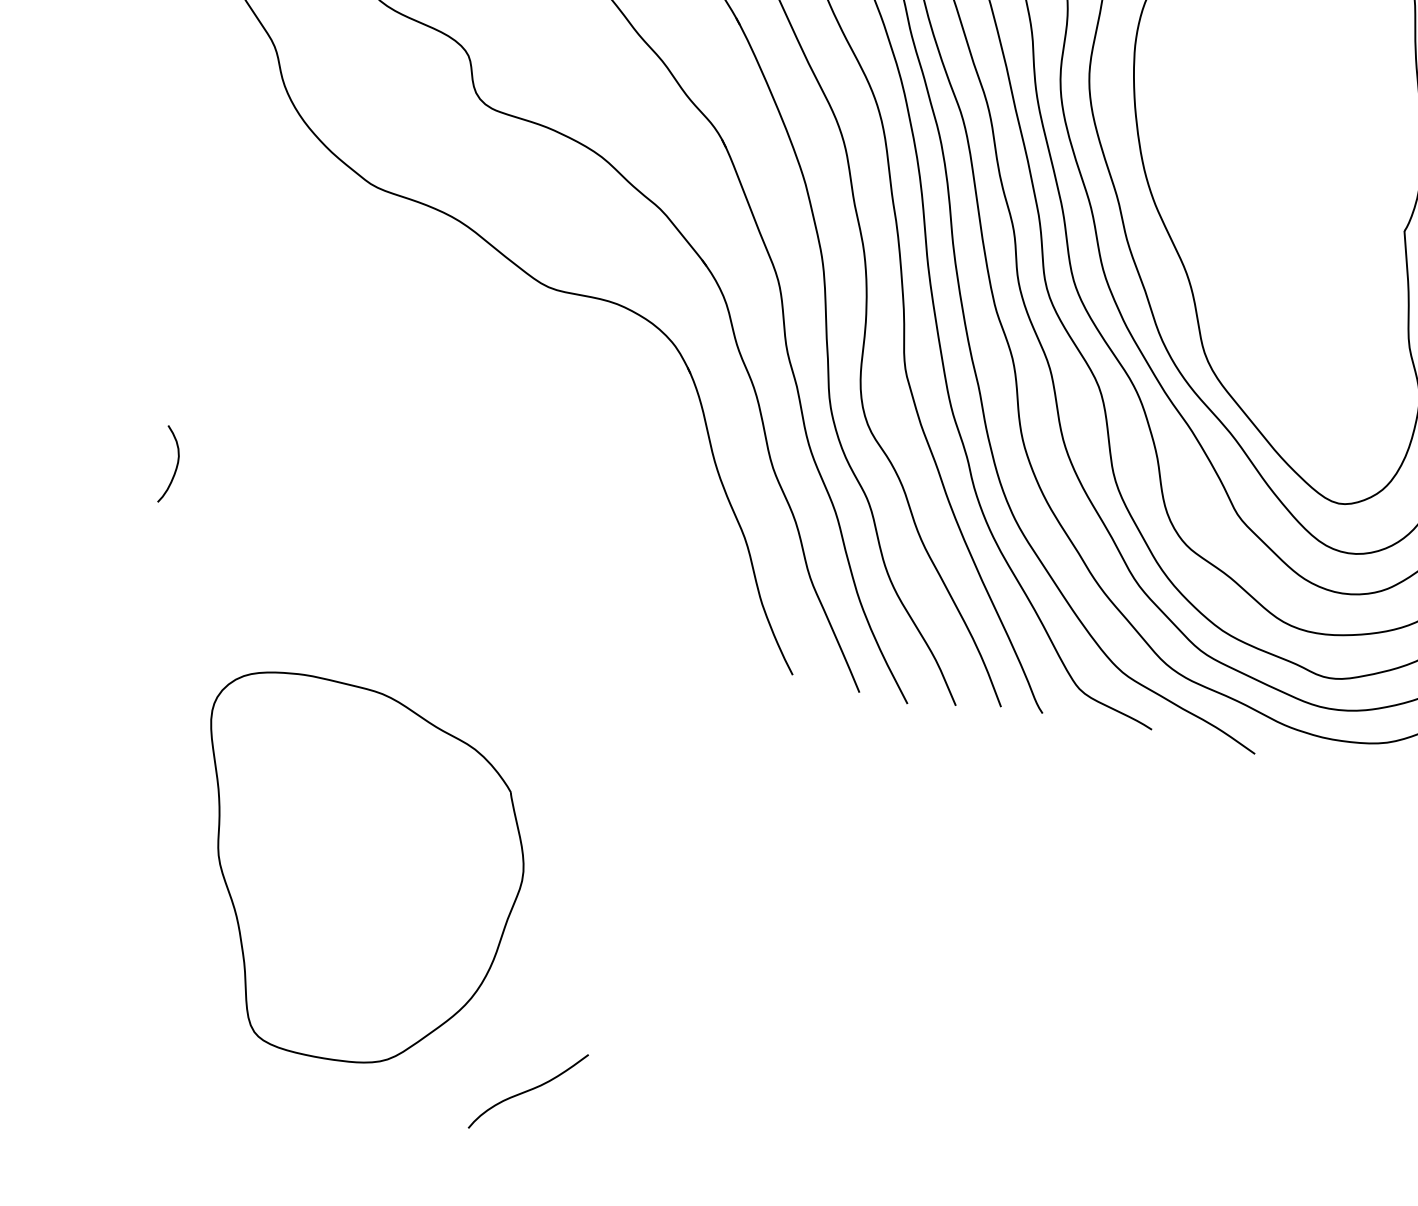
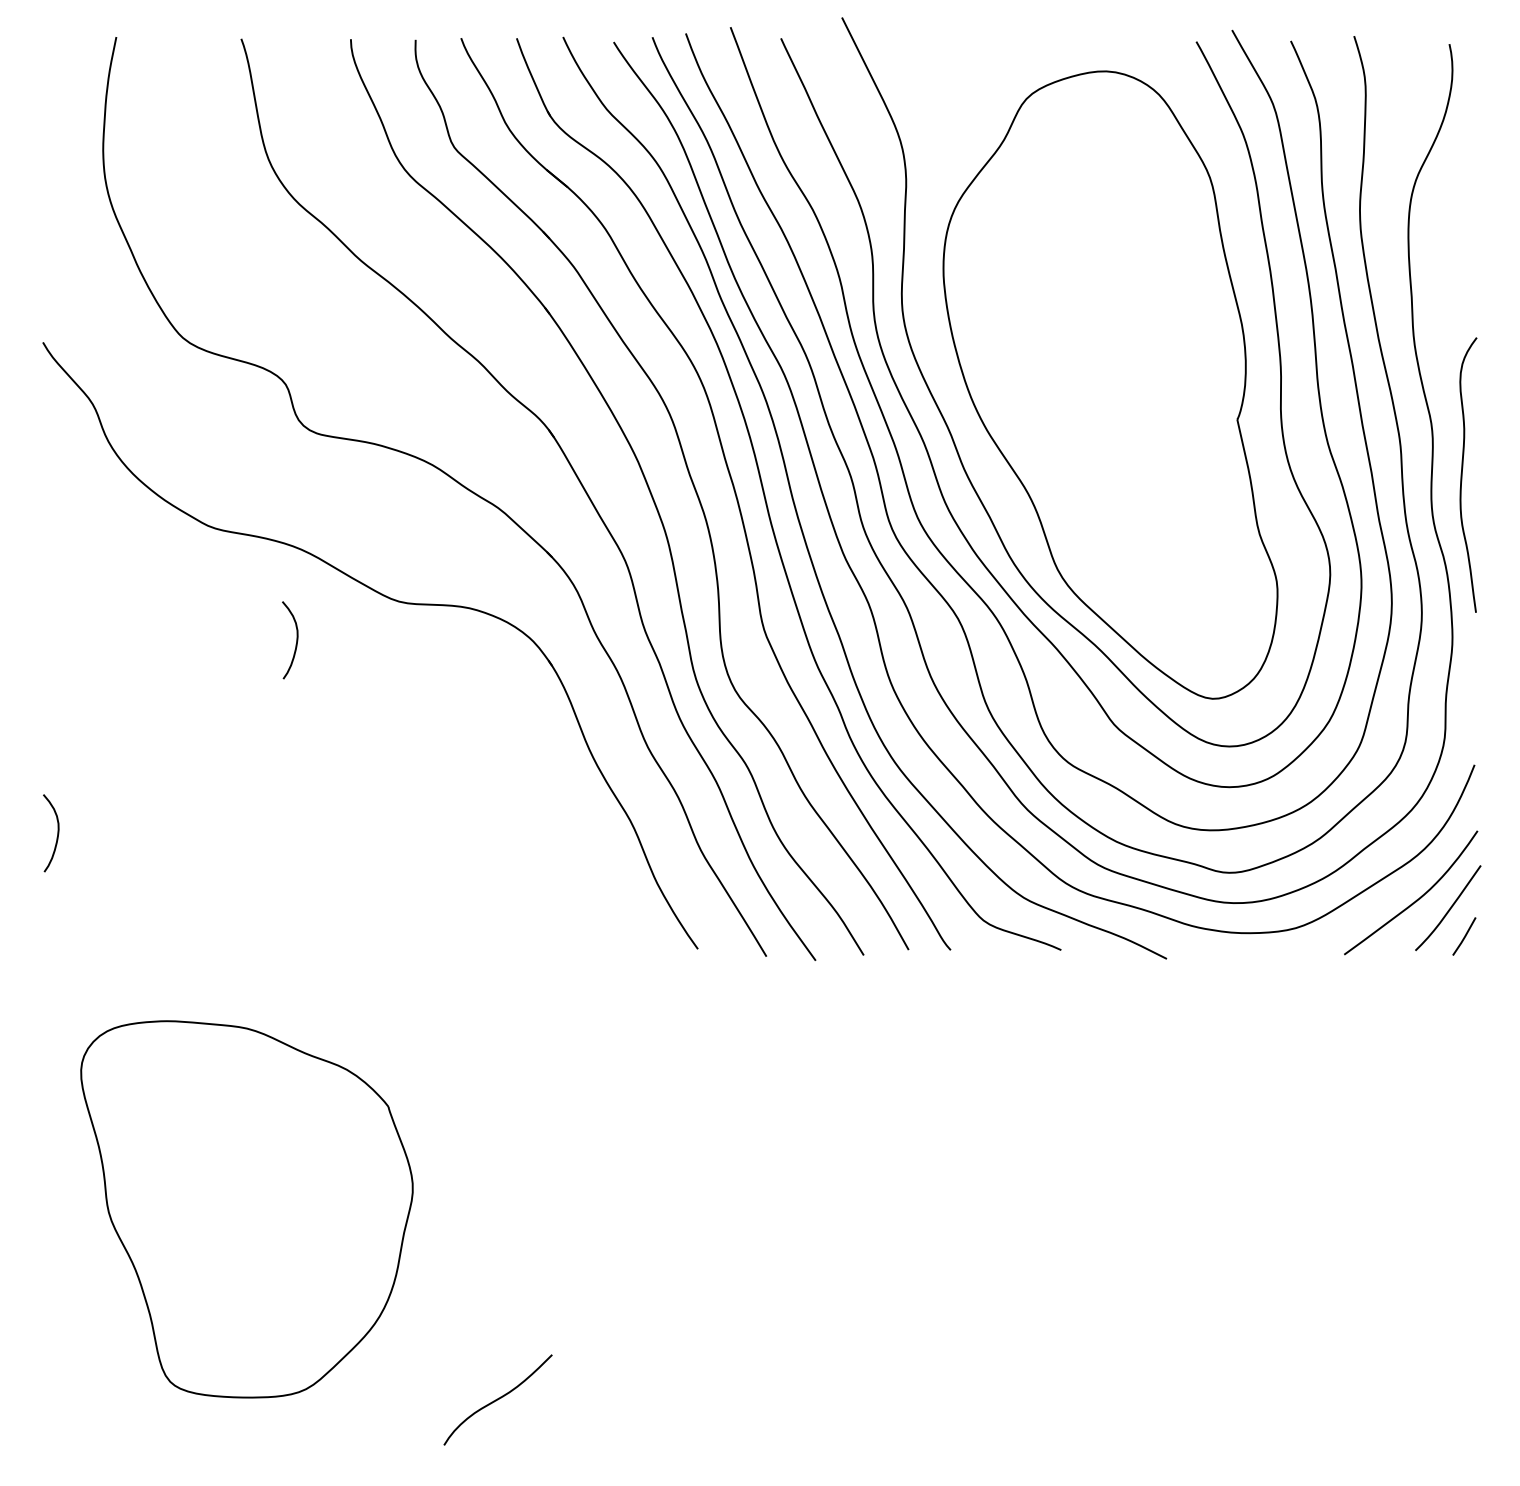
curve: (441, 310) -> (296, 640), added
part: (355, 872) -> (246, 1209), moved

